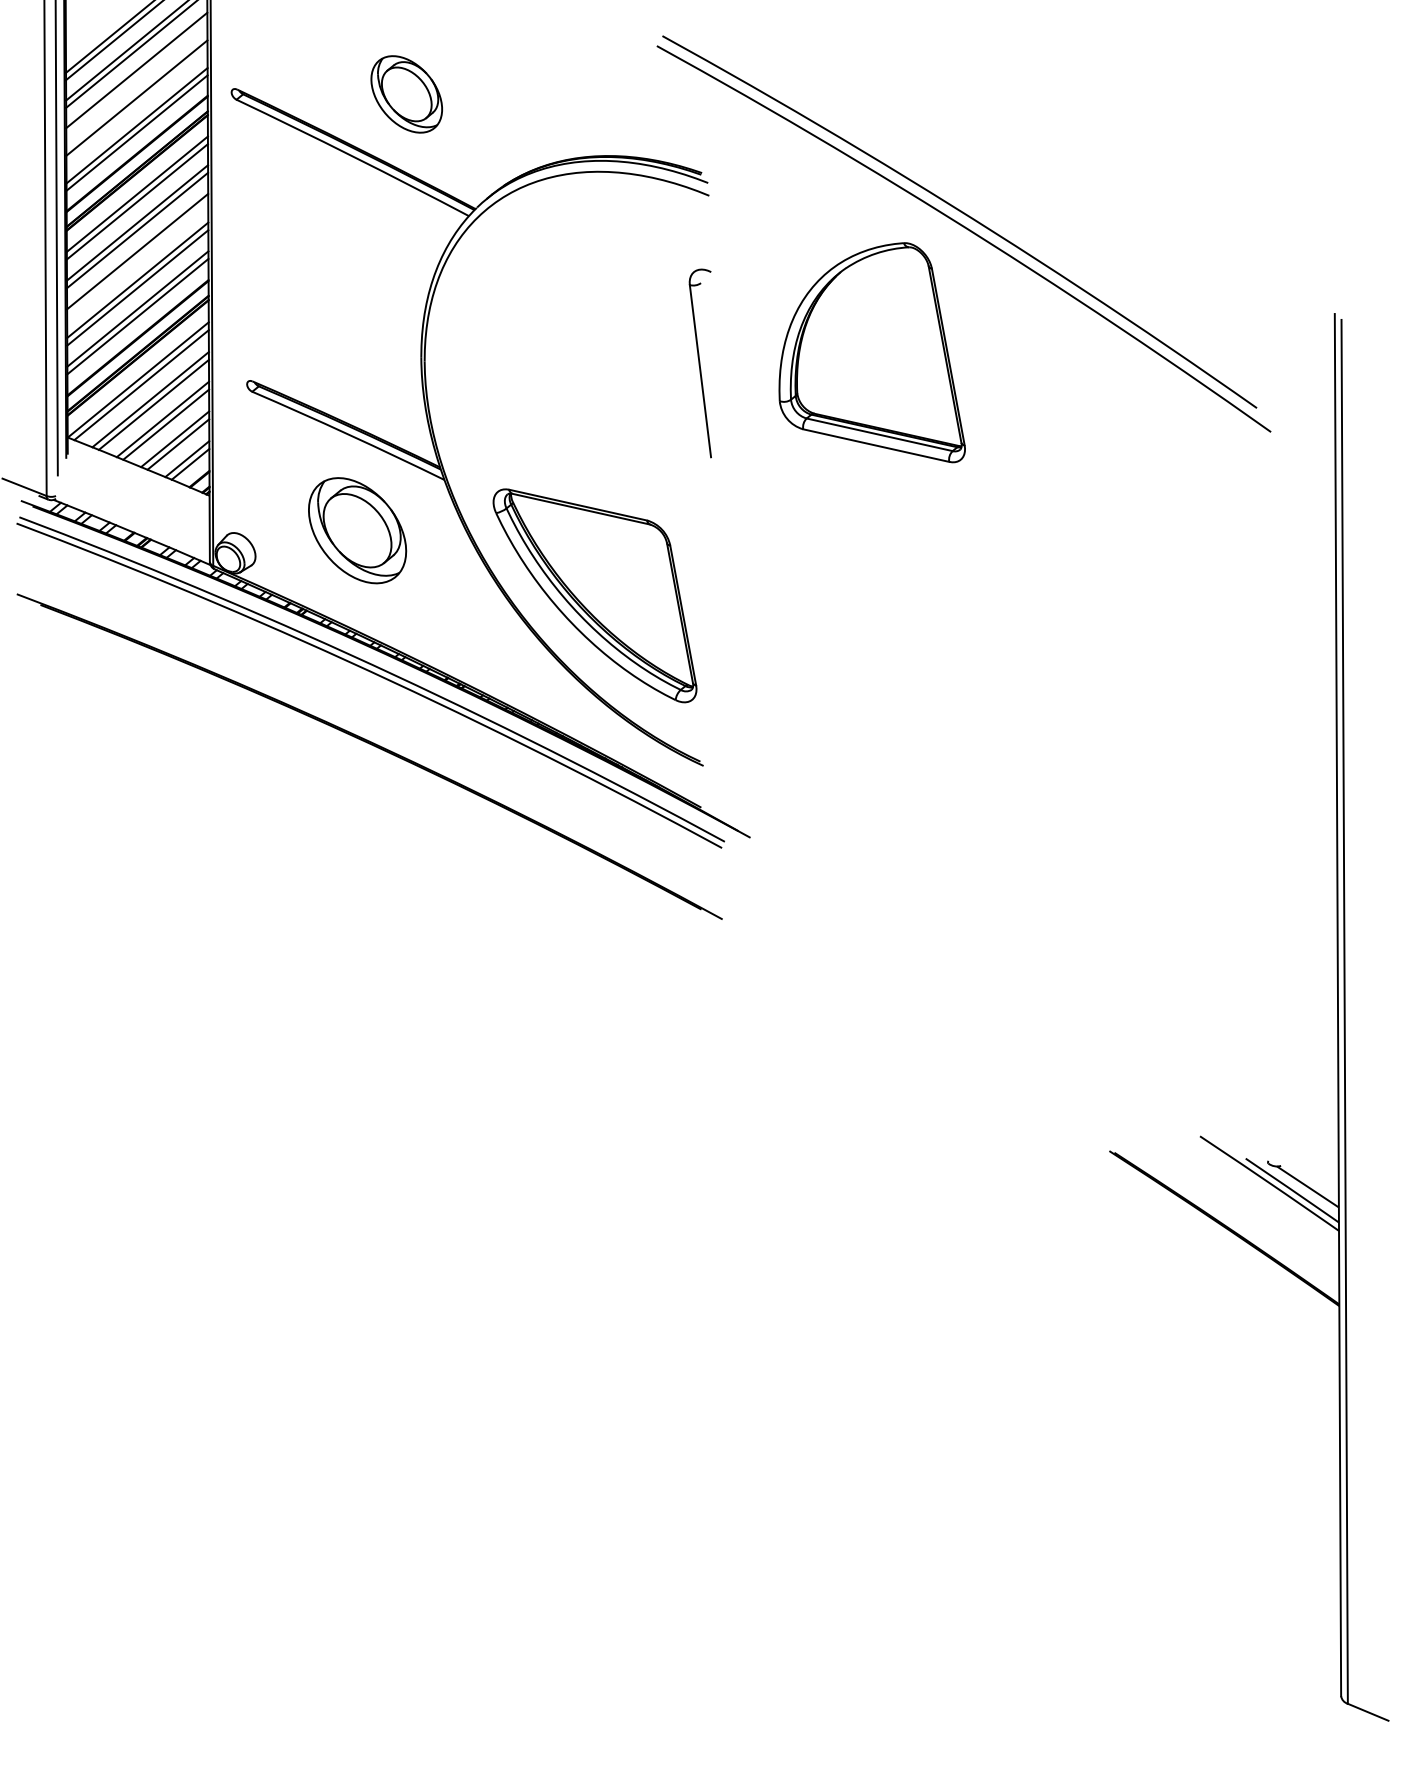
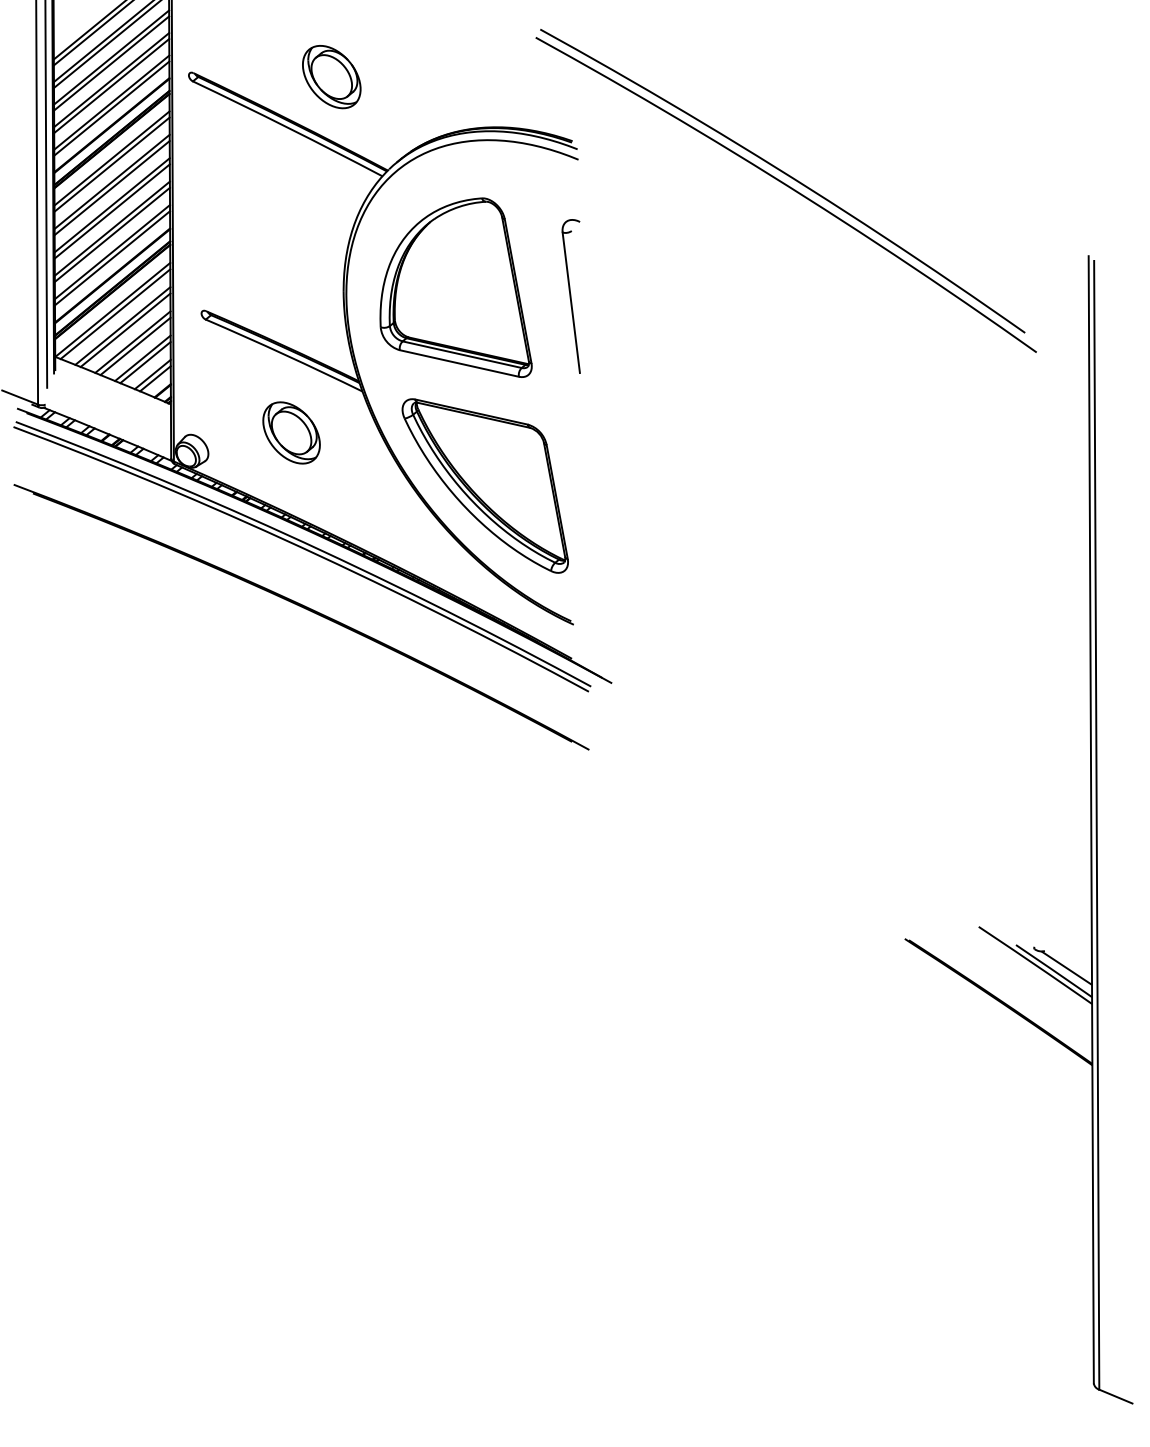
line: (136, 77) -> (111, 63), added
line: (136, 105) -> (111, 86), added
line: (137, 258) -> (112, 210), added
part: (871, 352) -> (455, 287), moved
part: (357, 530) -> (291, 432), size x0.71

